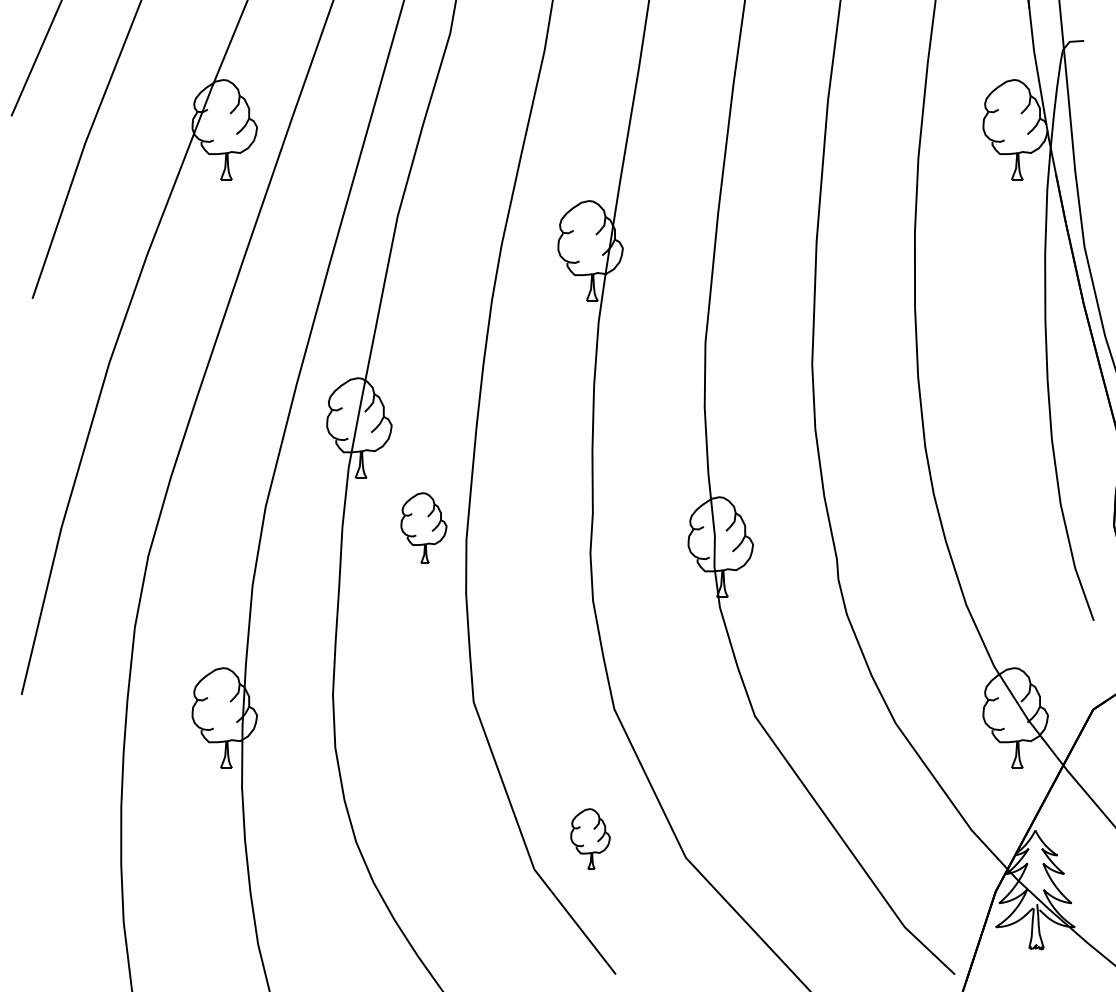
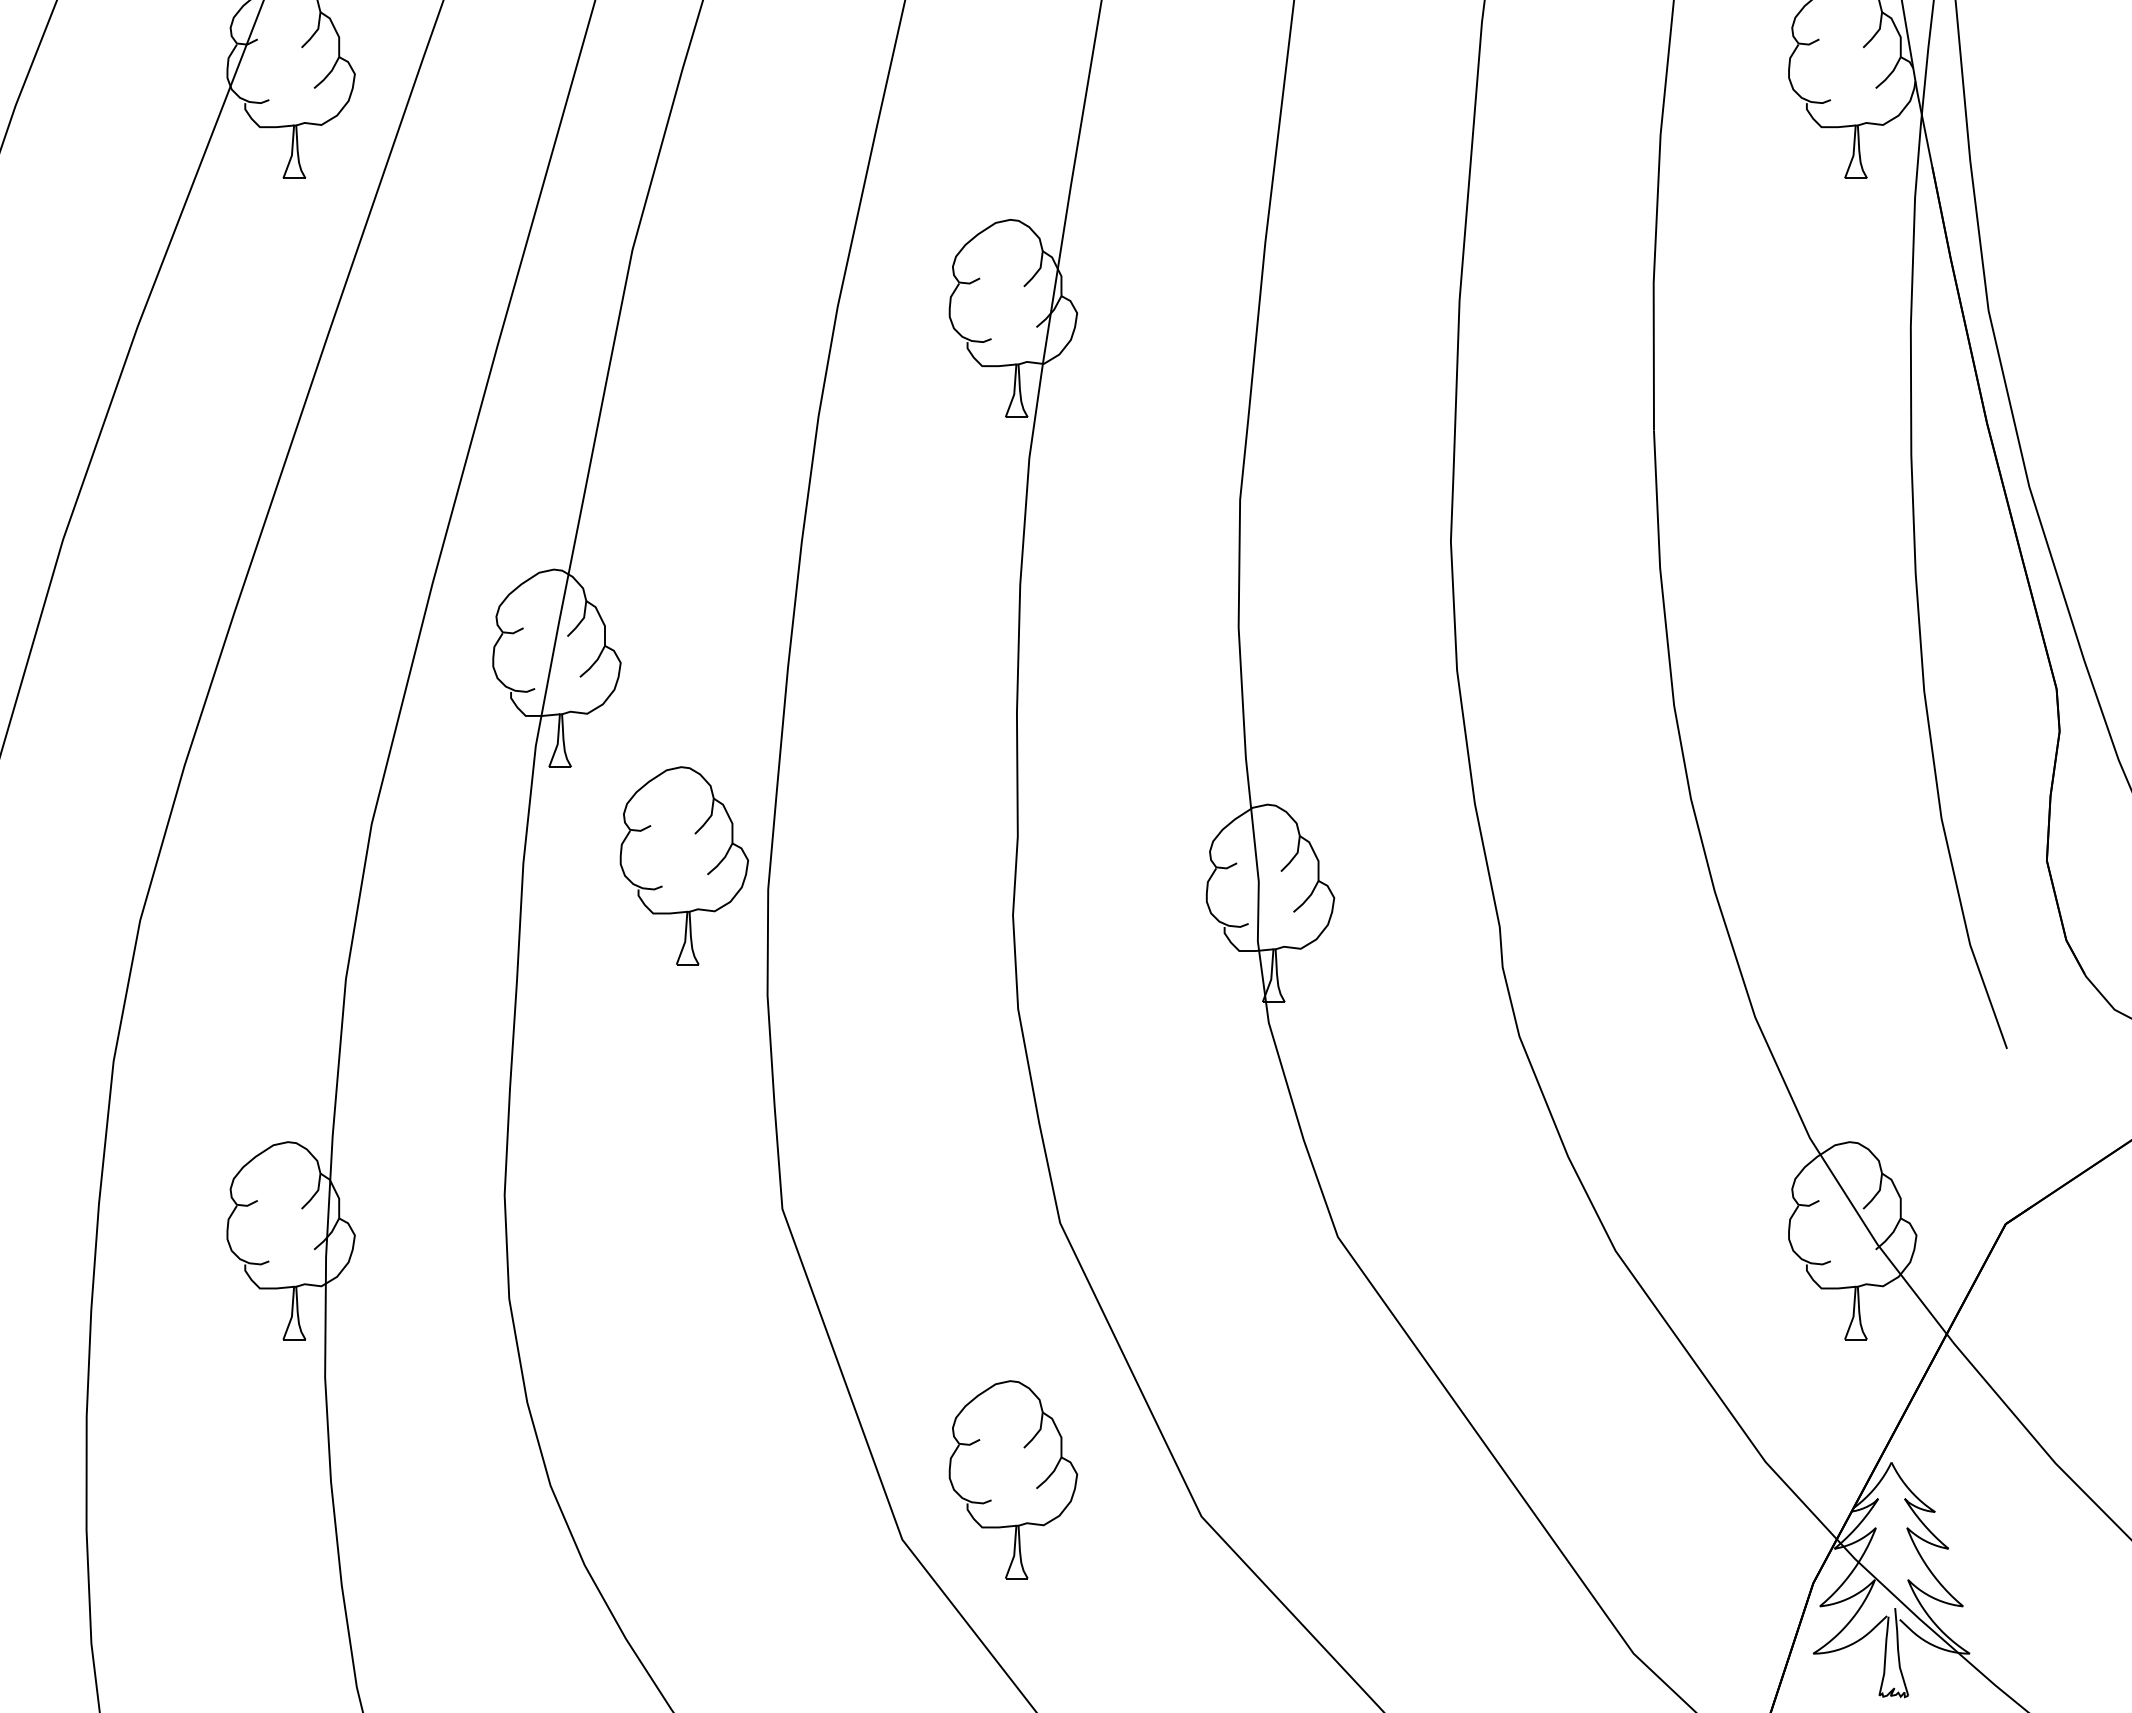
part: (423, 527) -> (683, 864), size x1.43
part: (590, 838) -> (1013, 1478), size x1.67

